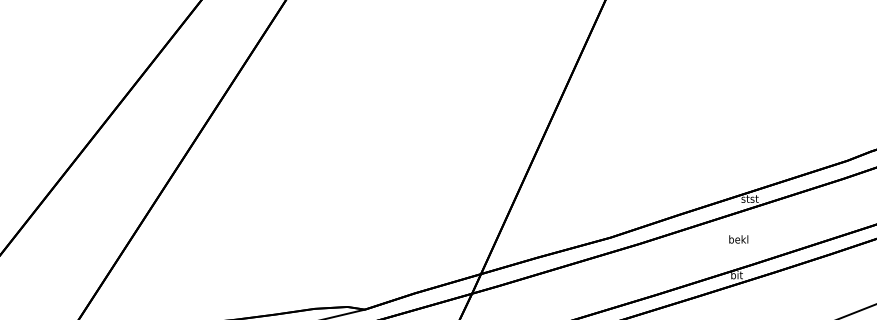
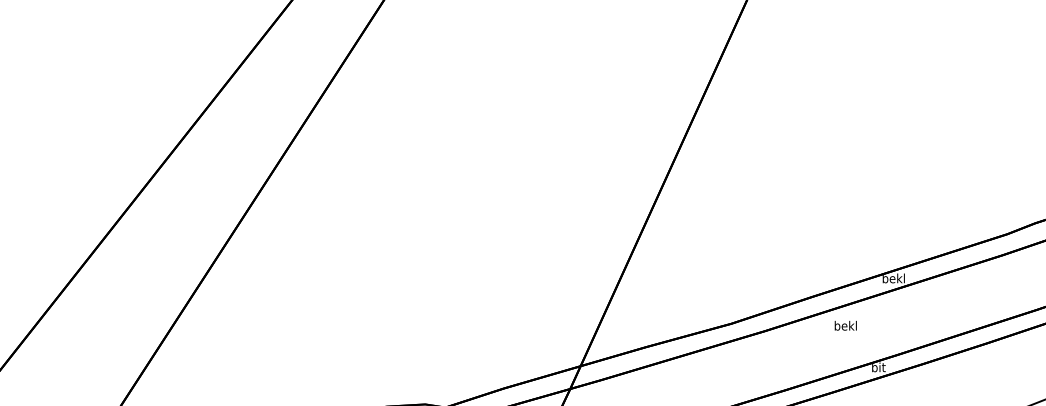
text: (749, 198) -> (893, 278), stst -> bekl
text: (738, 239) -> (845, 325), moved

